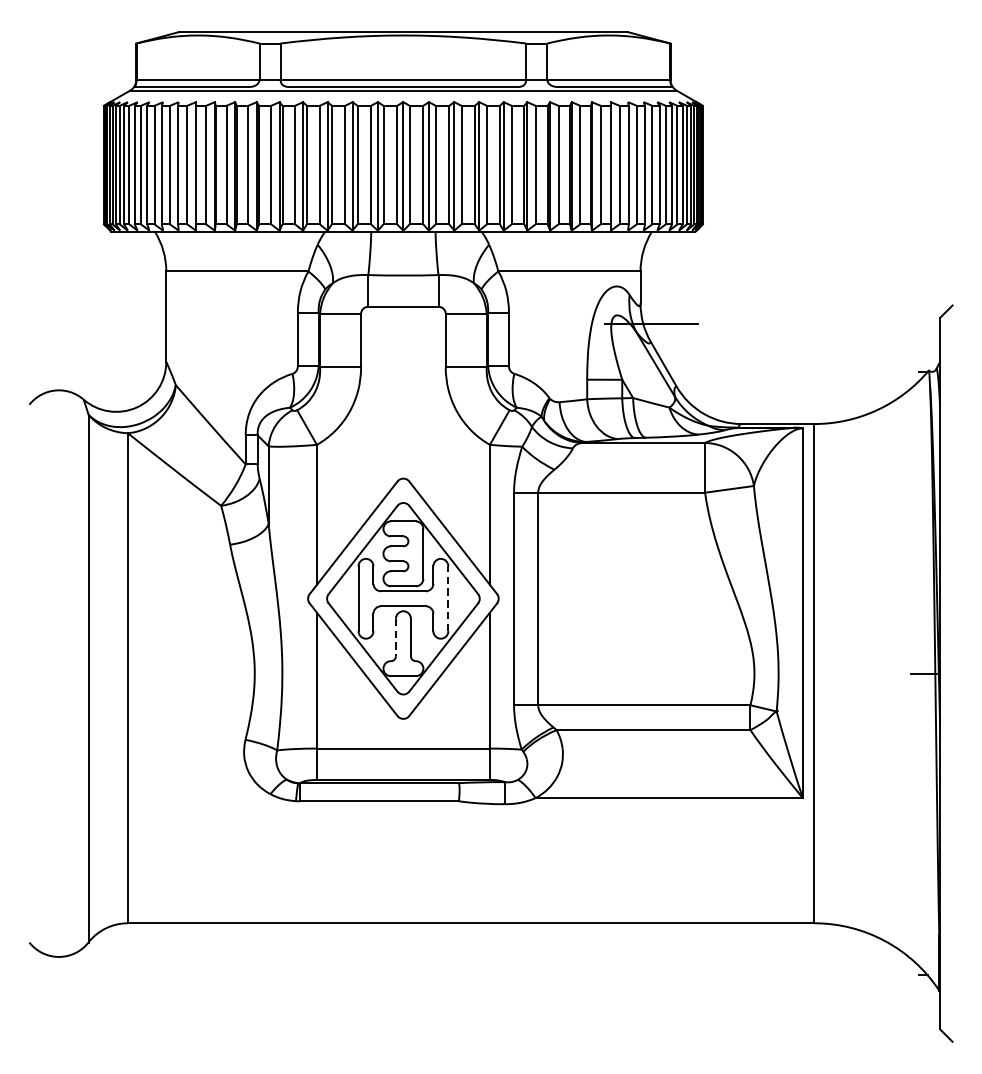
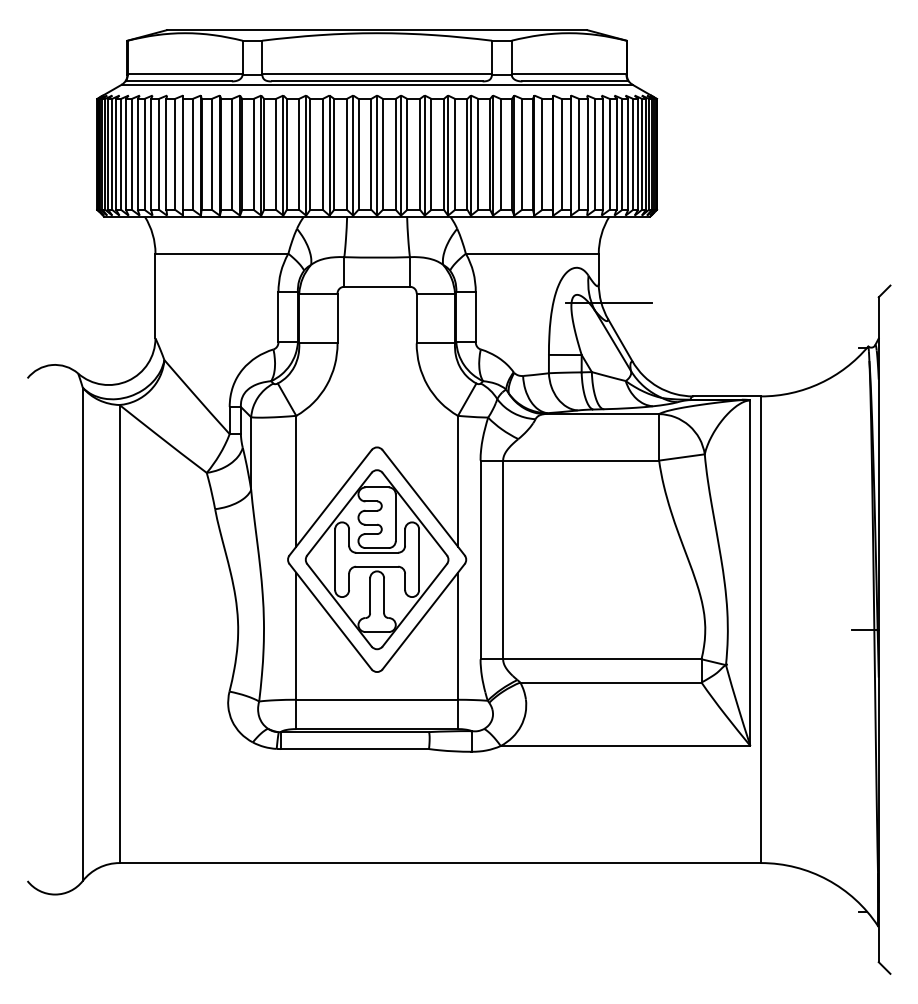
line: (448, 598) -> (419, 559), dashed -> solid
line: (396, 638) -> (370, 596), dashed -> solid

